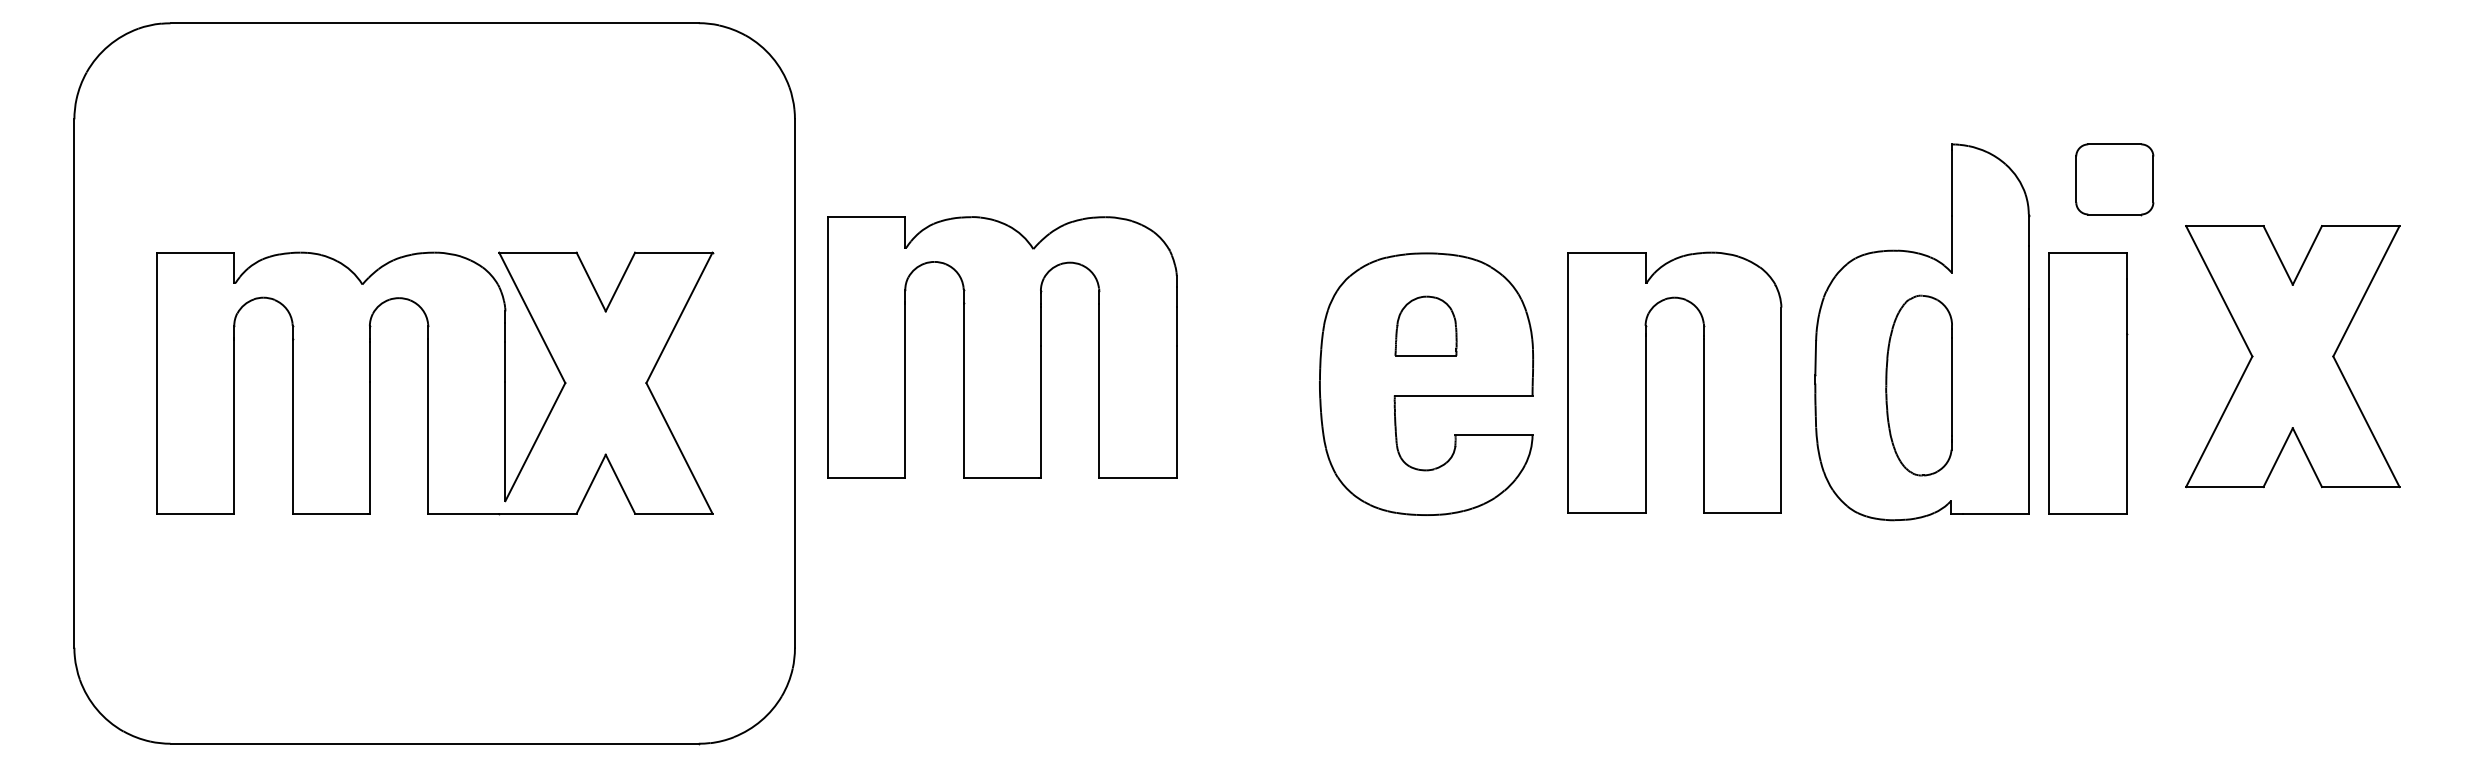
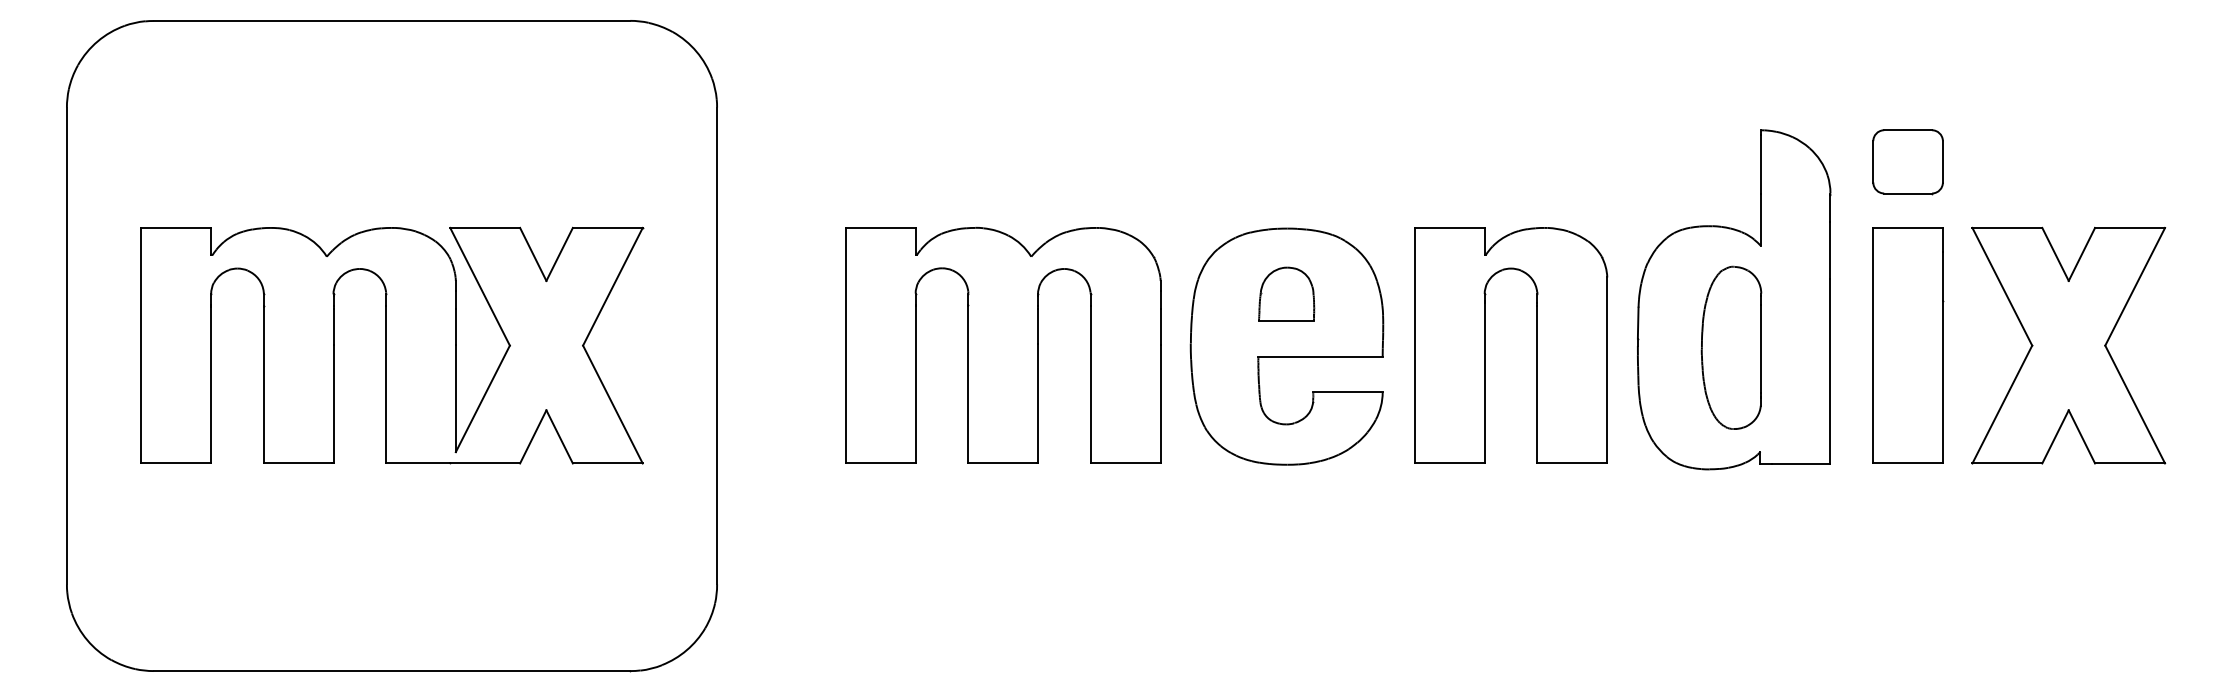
part: (1002, 346) -> (1003, 344), moved
part: (2292, 356) -> (2068, 345), moved
part: (2088, 382) -> (1908, 345), moved

